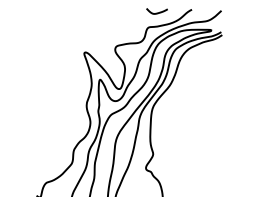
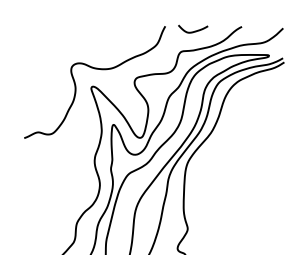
curve: (86, 40) -> (94, 69), added

